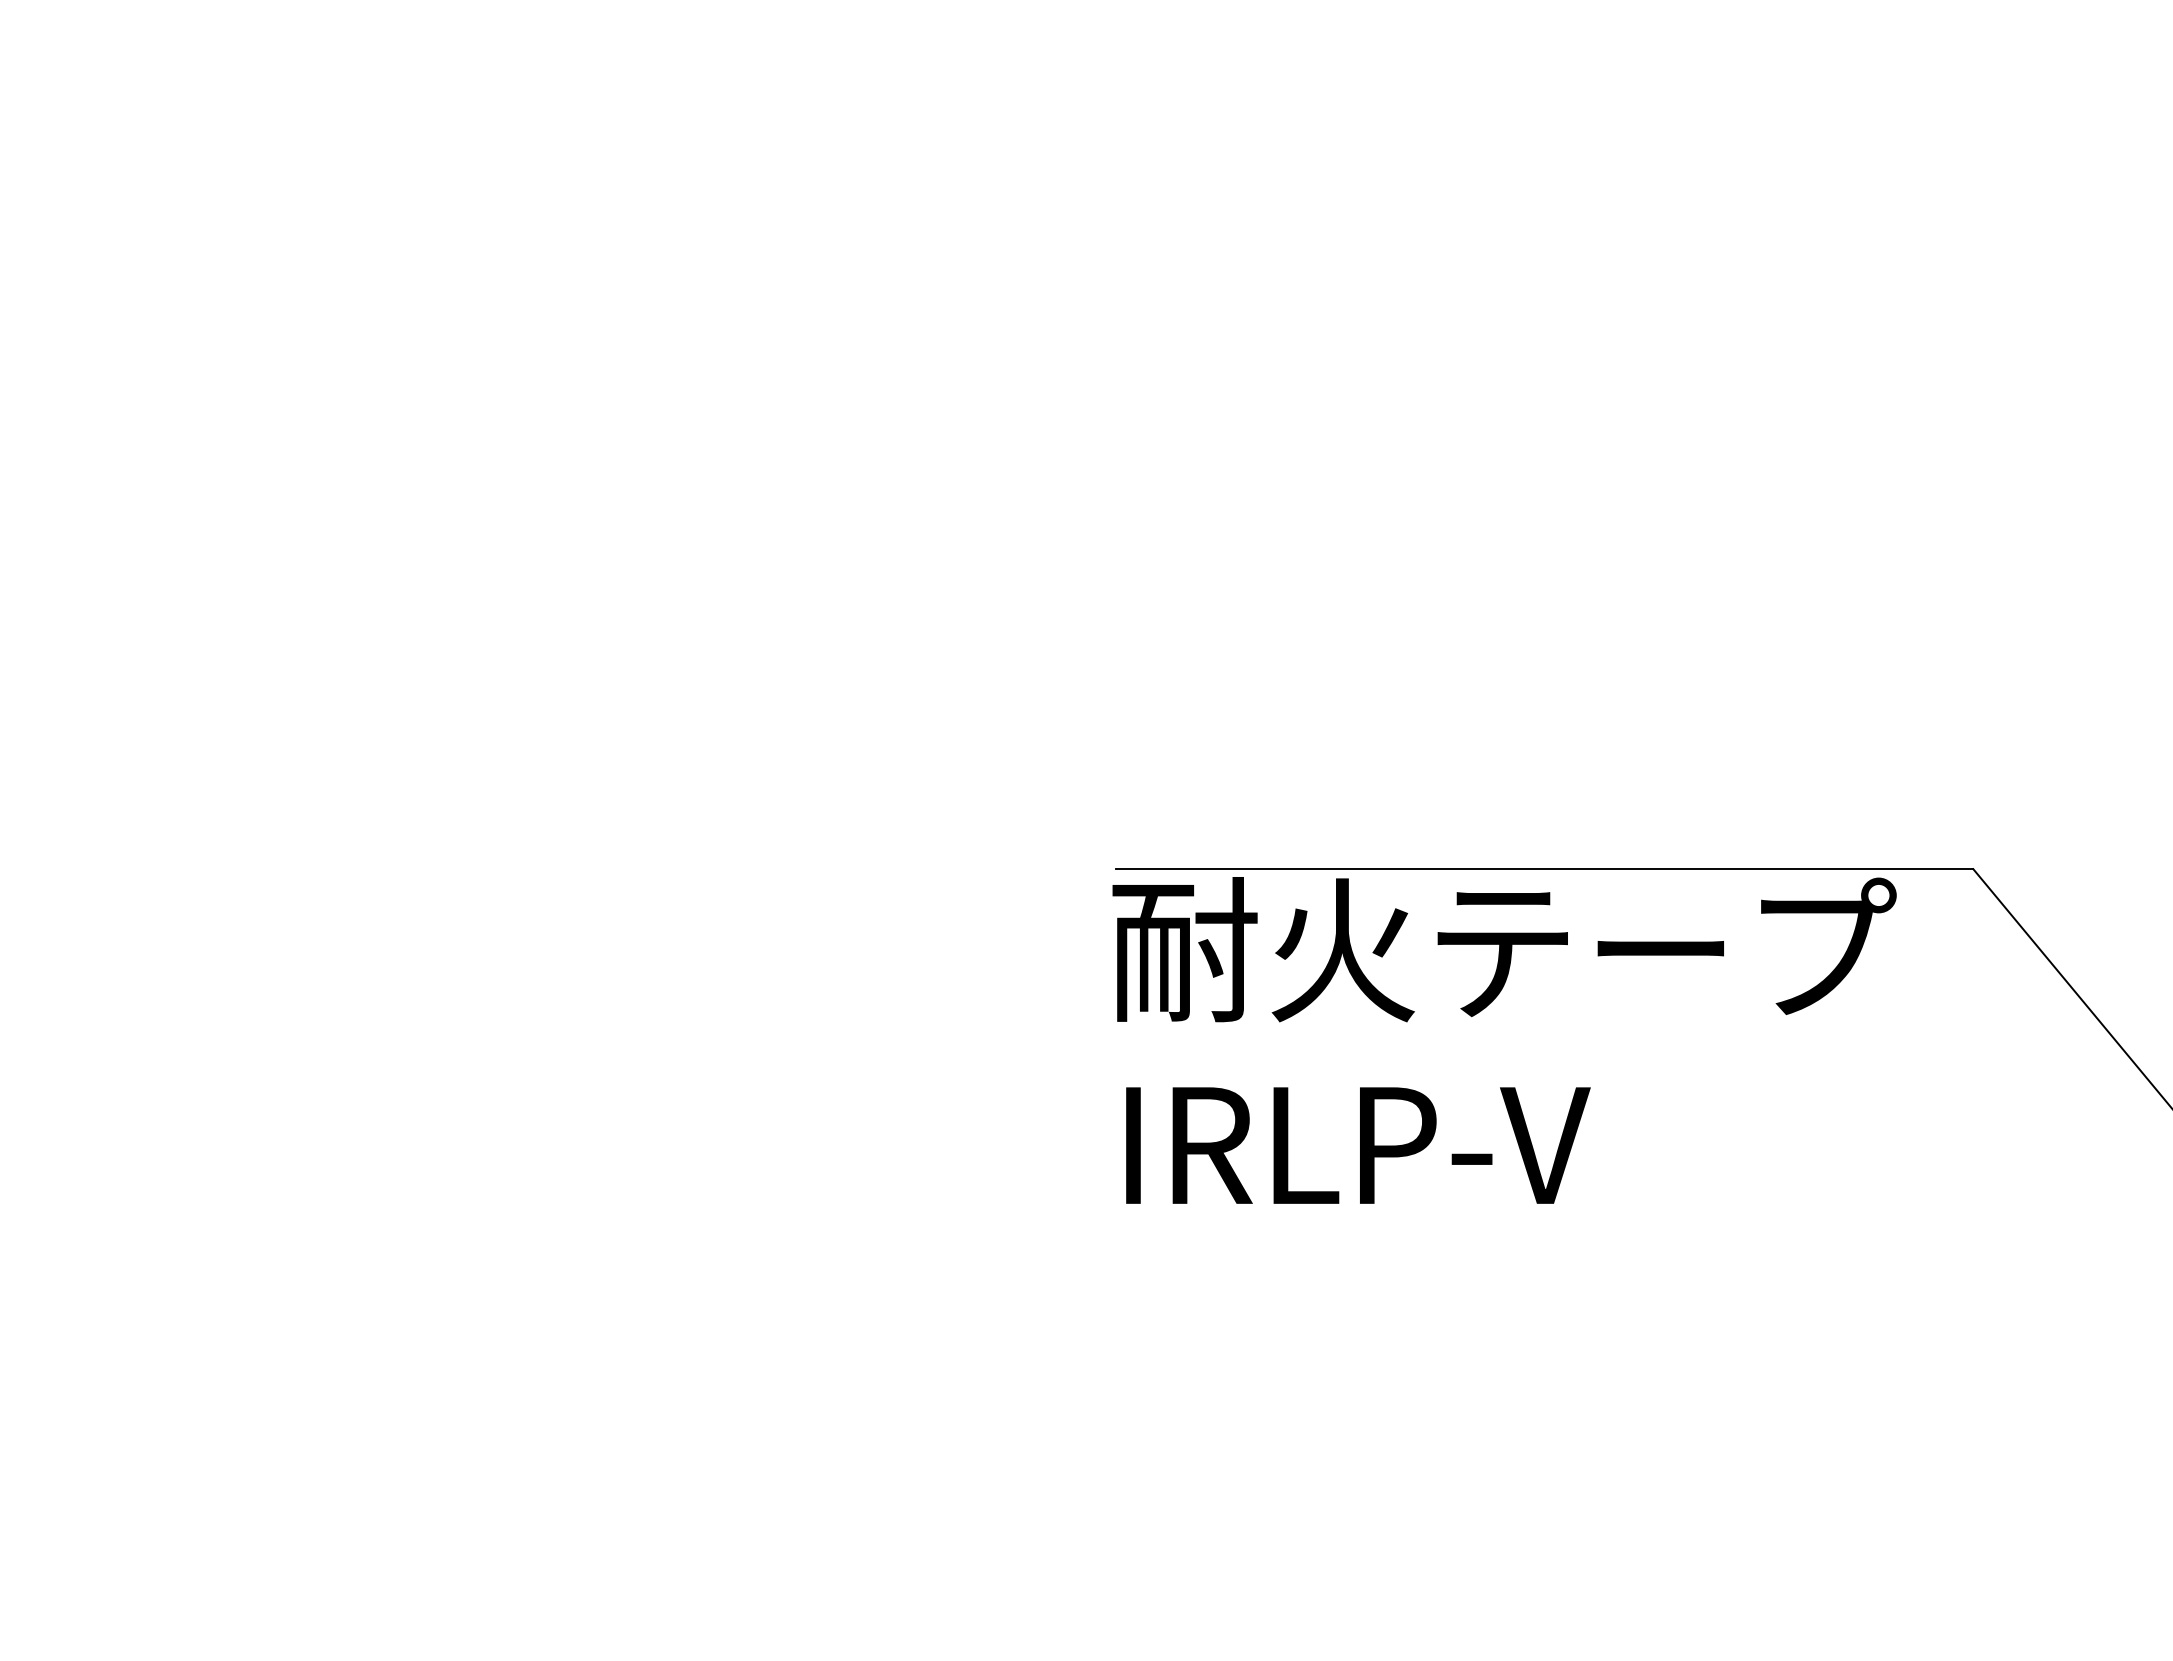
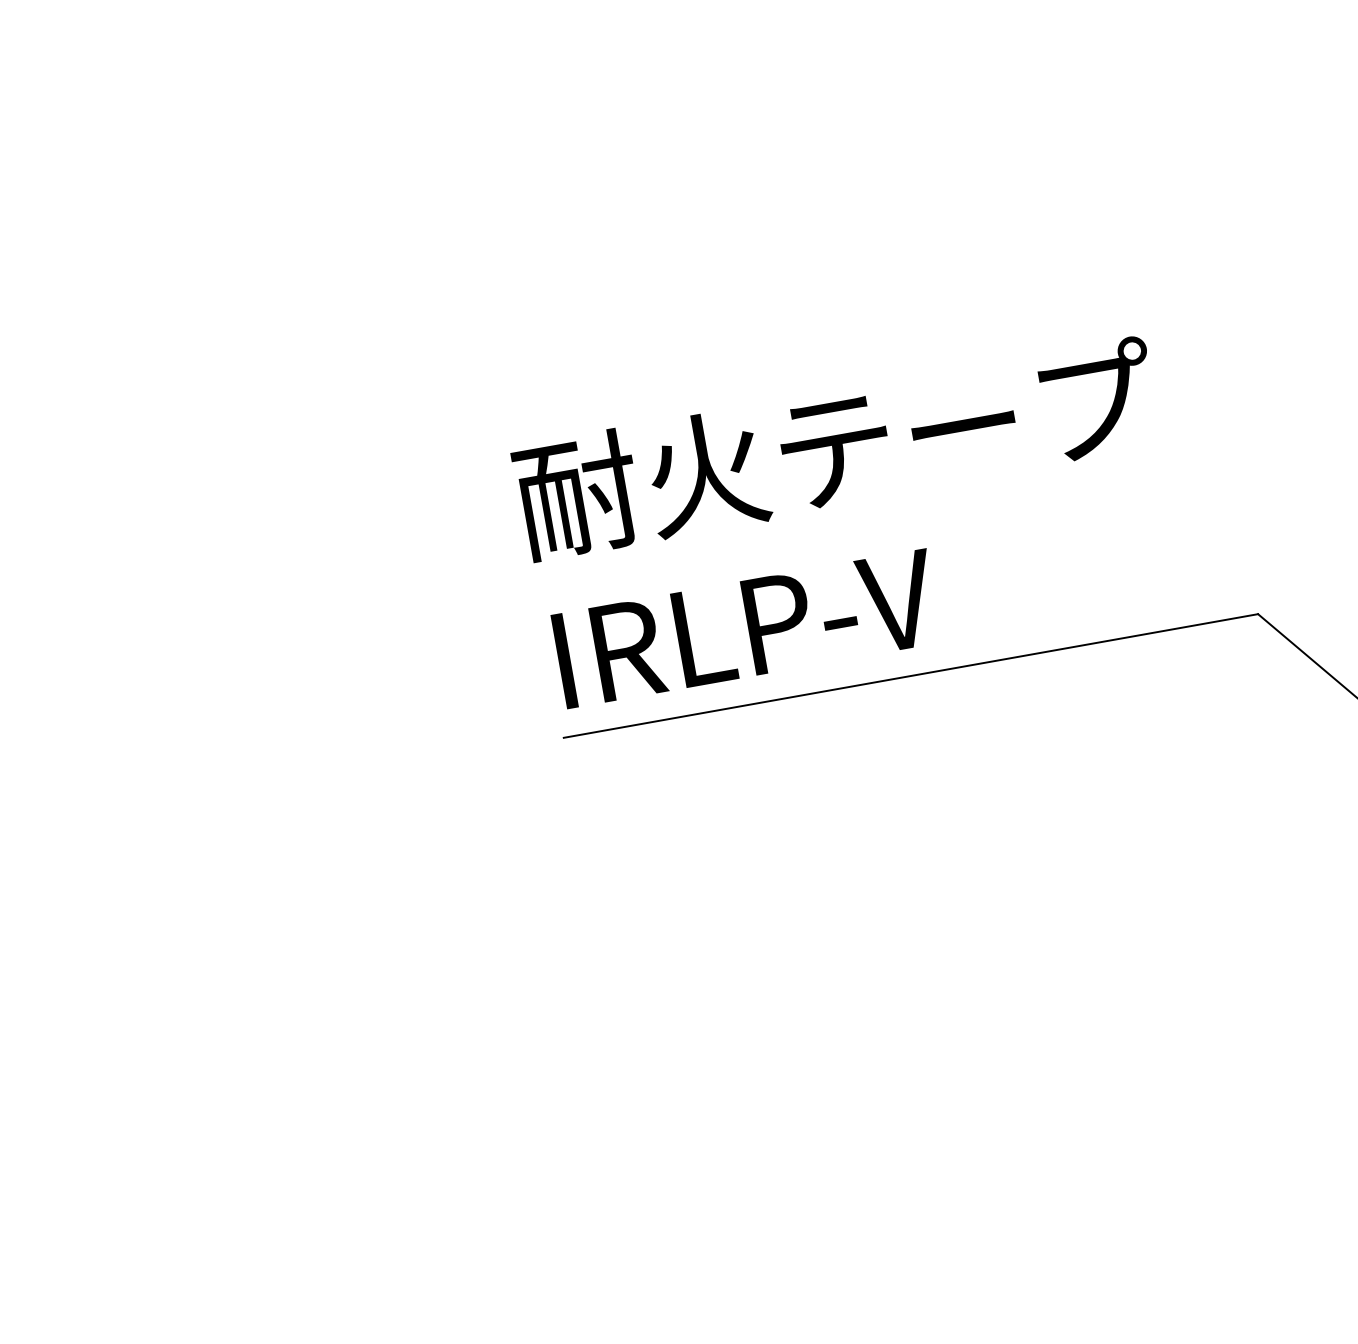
text: (1504, 1040) -> (850, 522), moved

